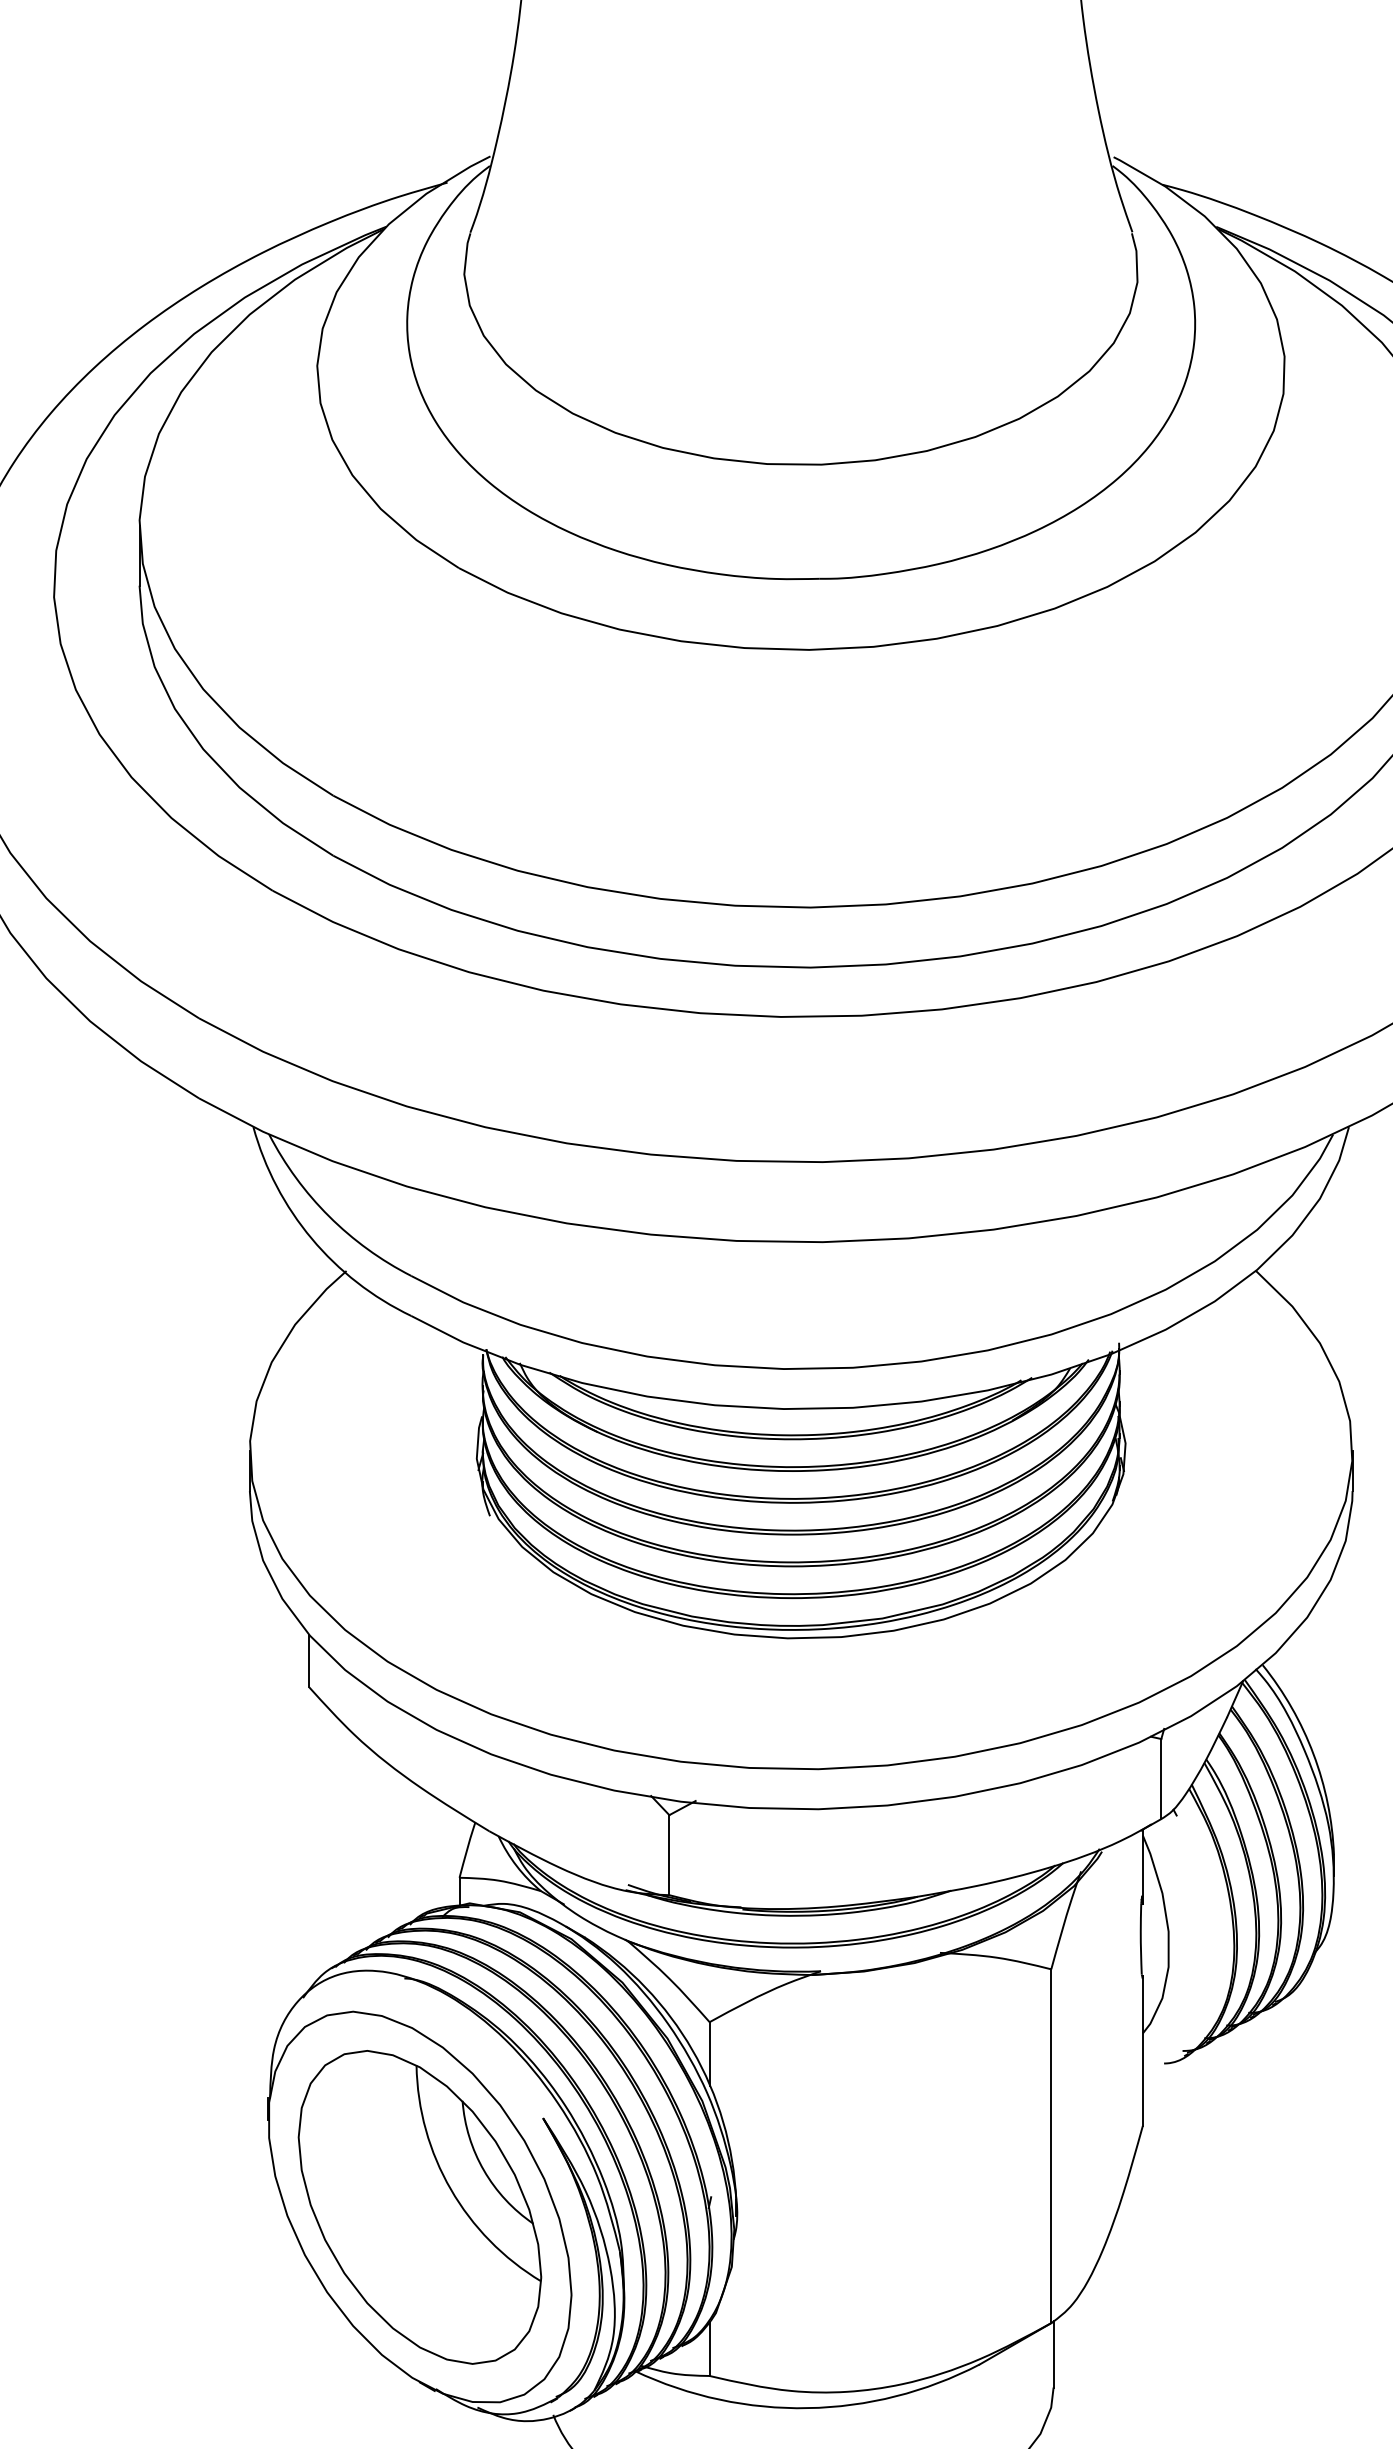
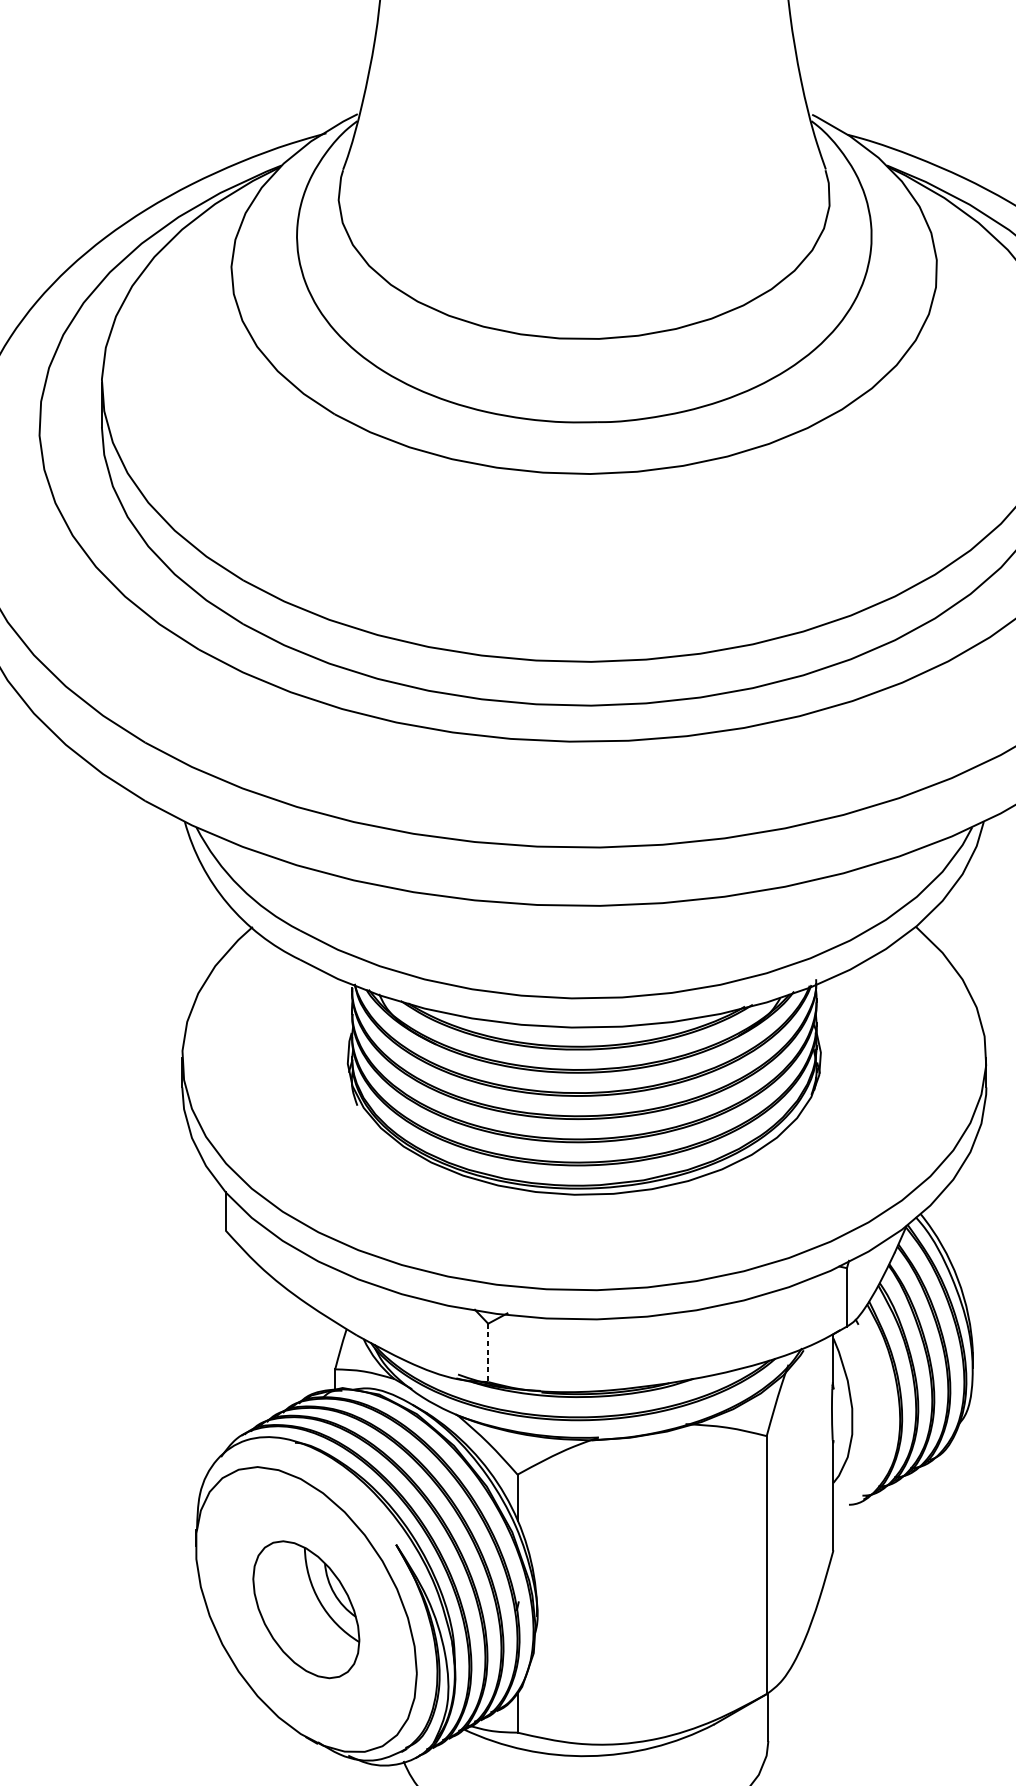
line: (669, 1855) -> (488, 1353), solid -> dashed
part: (419, 2207) -> (306, 1609), size x0.6

